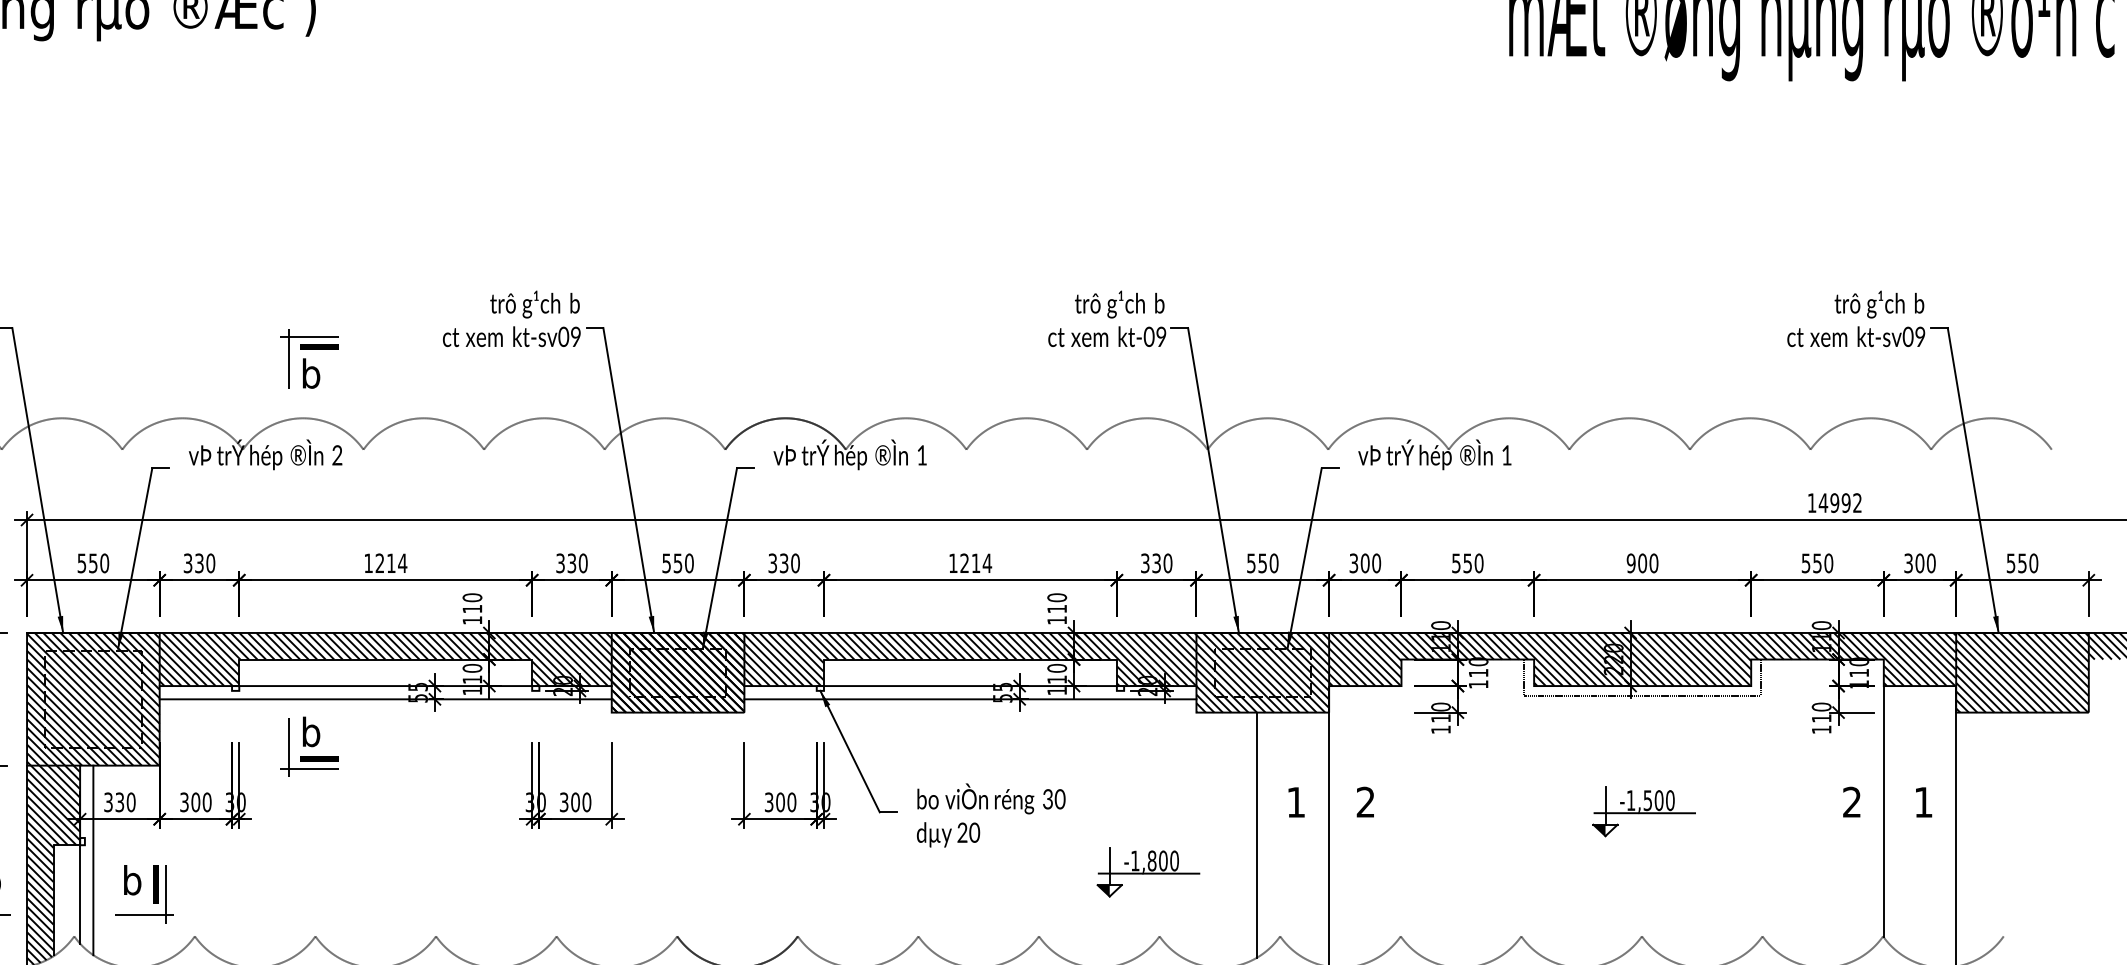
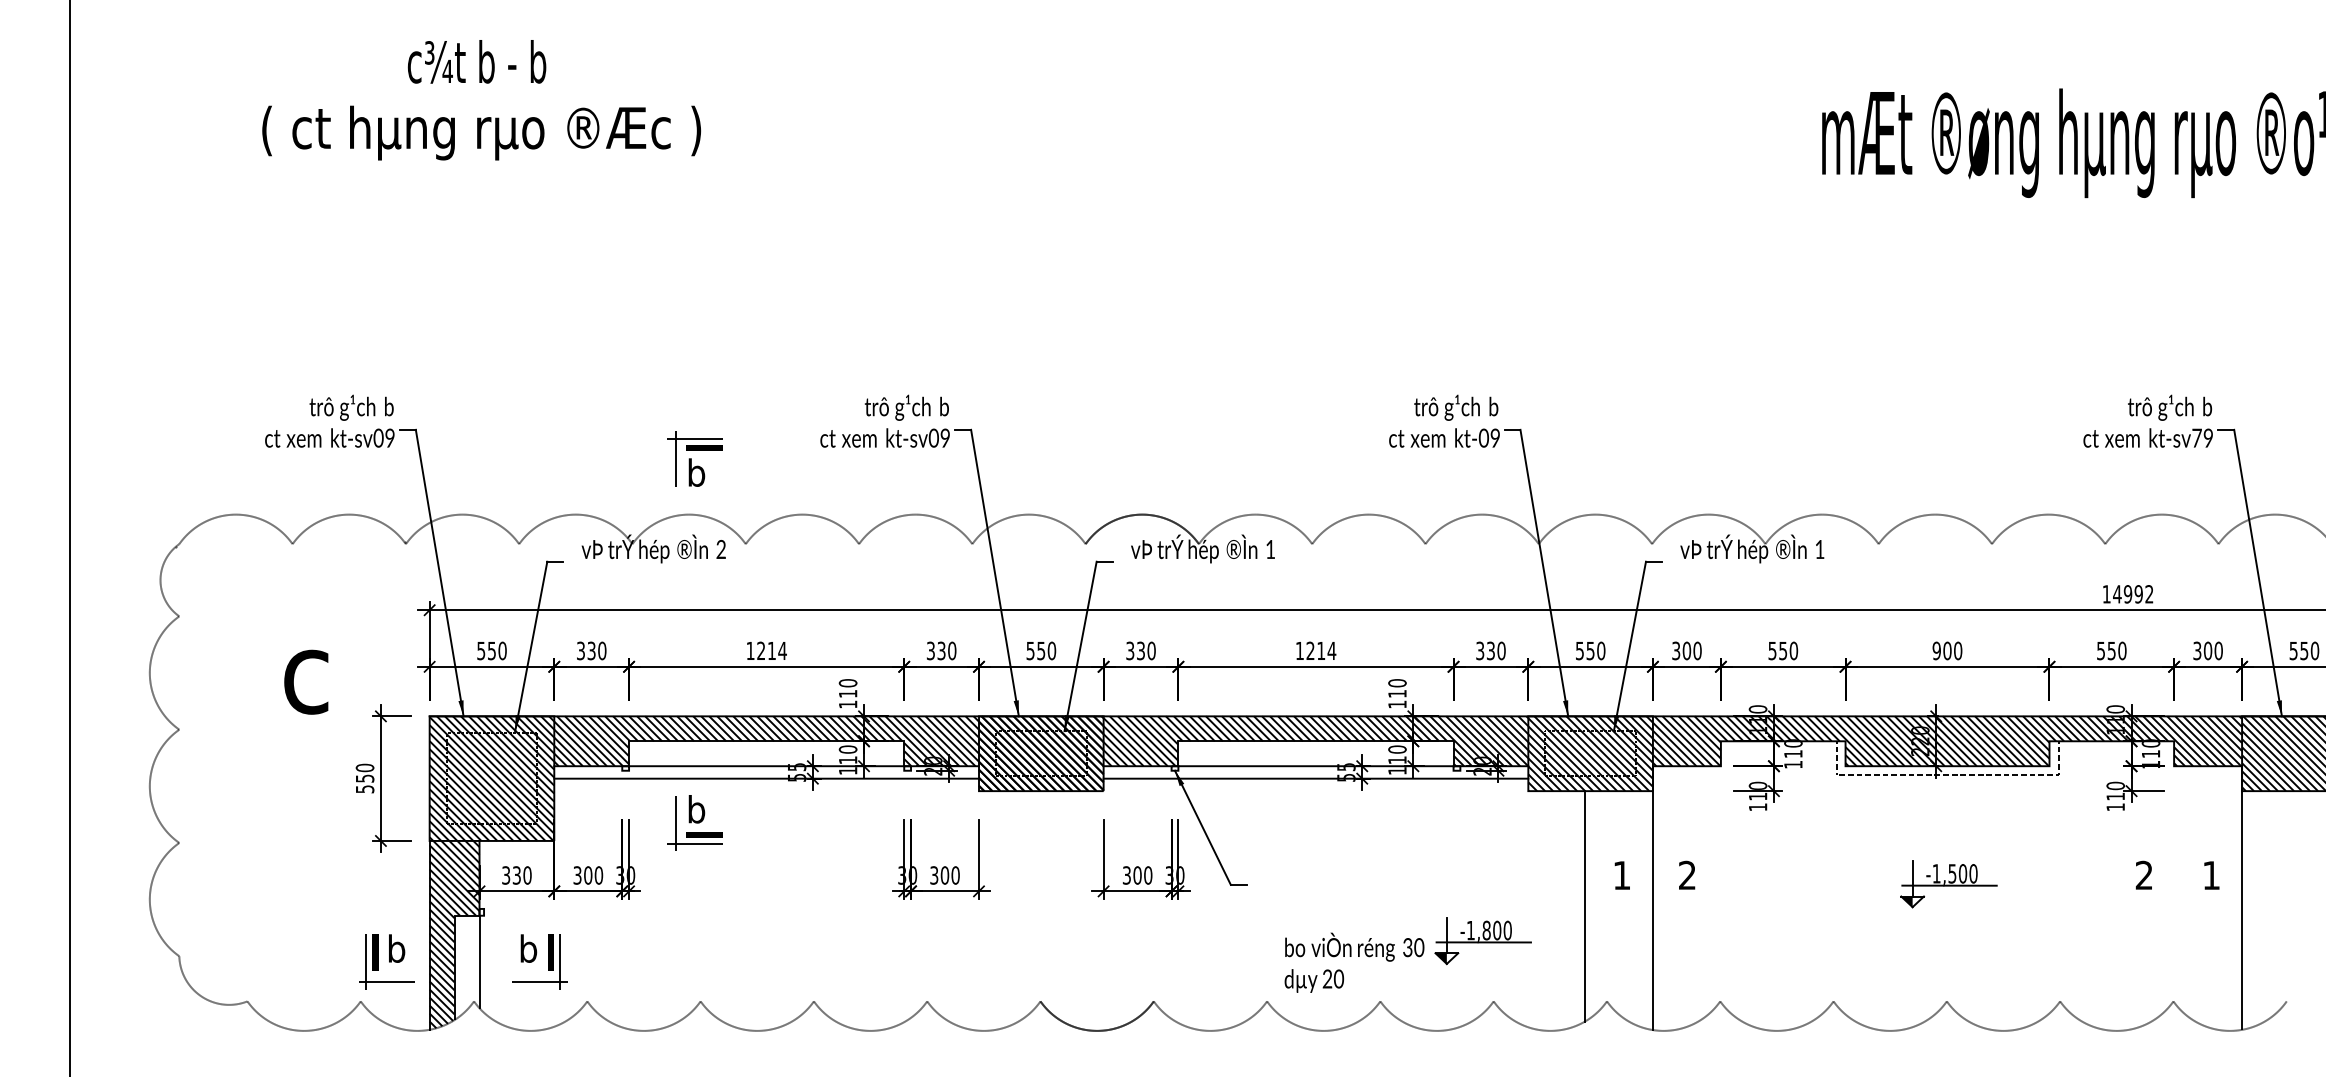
text: (1908, 336) -> (2197, 437), kt-sv09 -> kt-sv79
line: (1884, 811) -> (2174, 884), removed
text: (991, 815) -> (1354, 962), moved
line: (92, 859) -> (491, 929), removed

